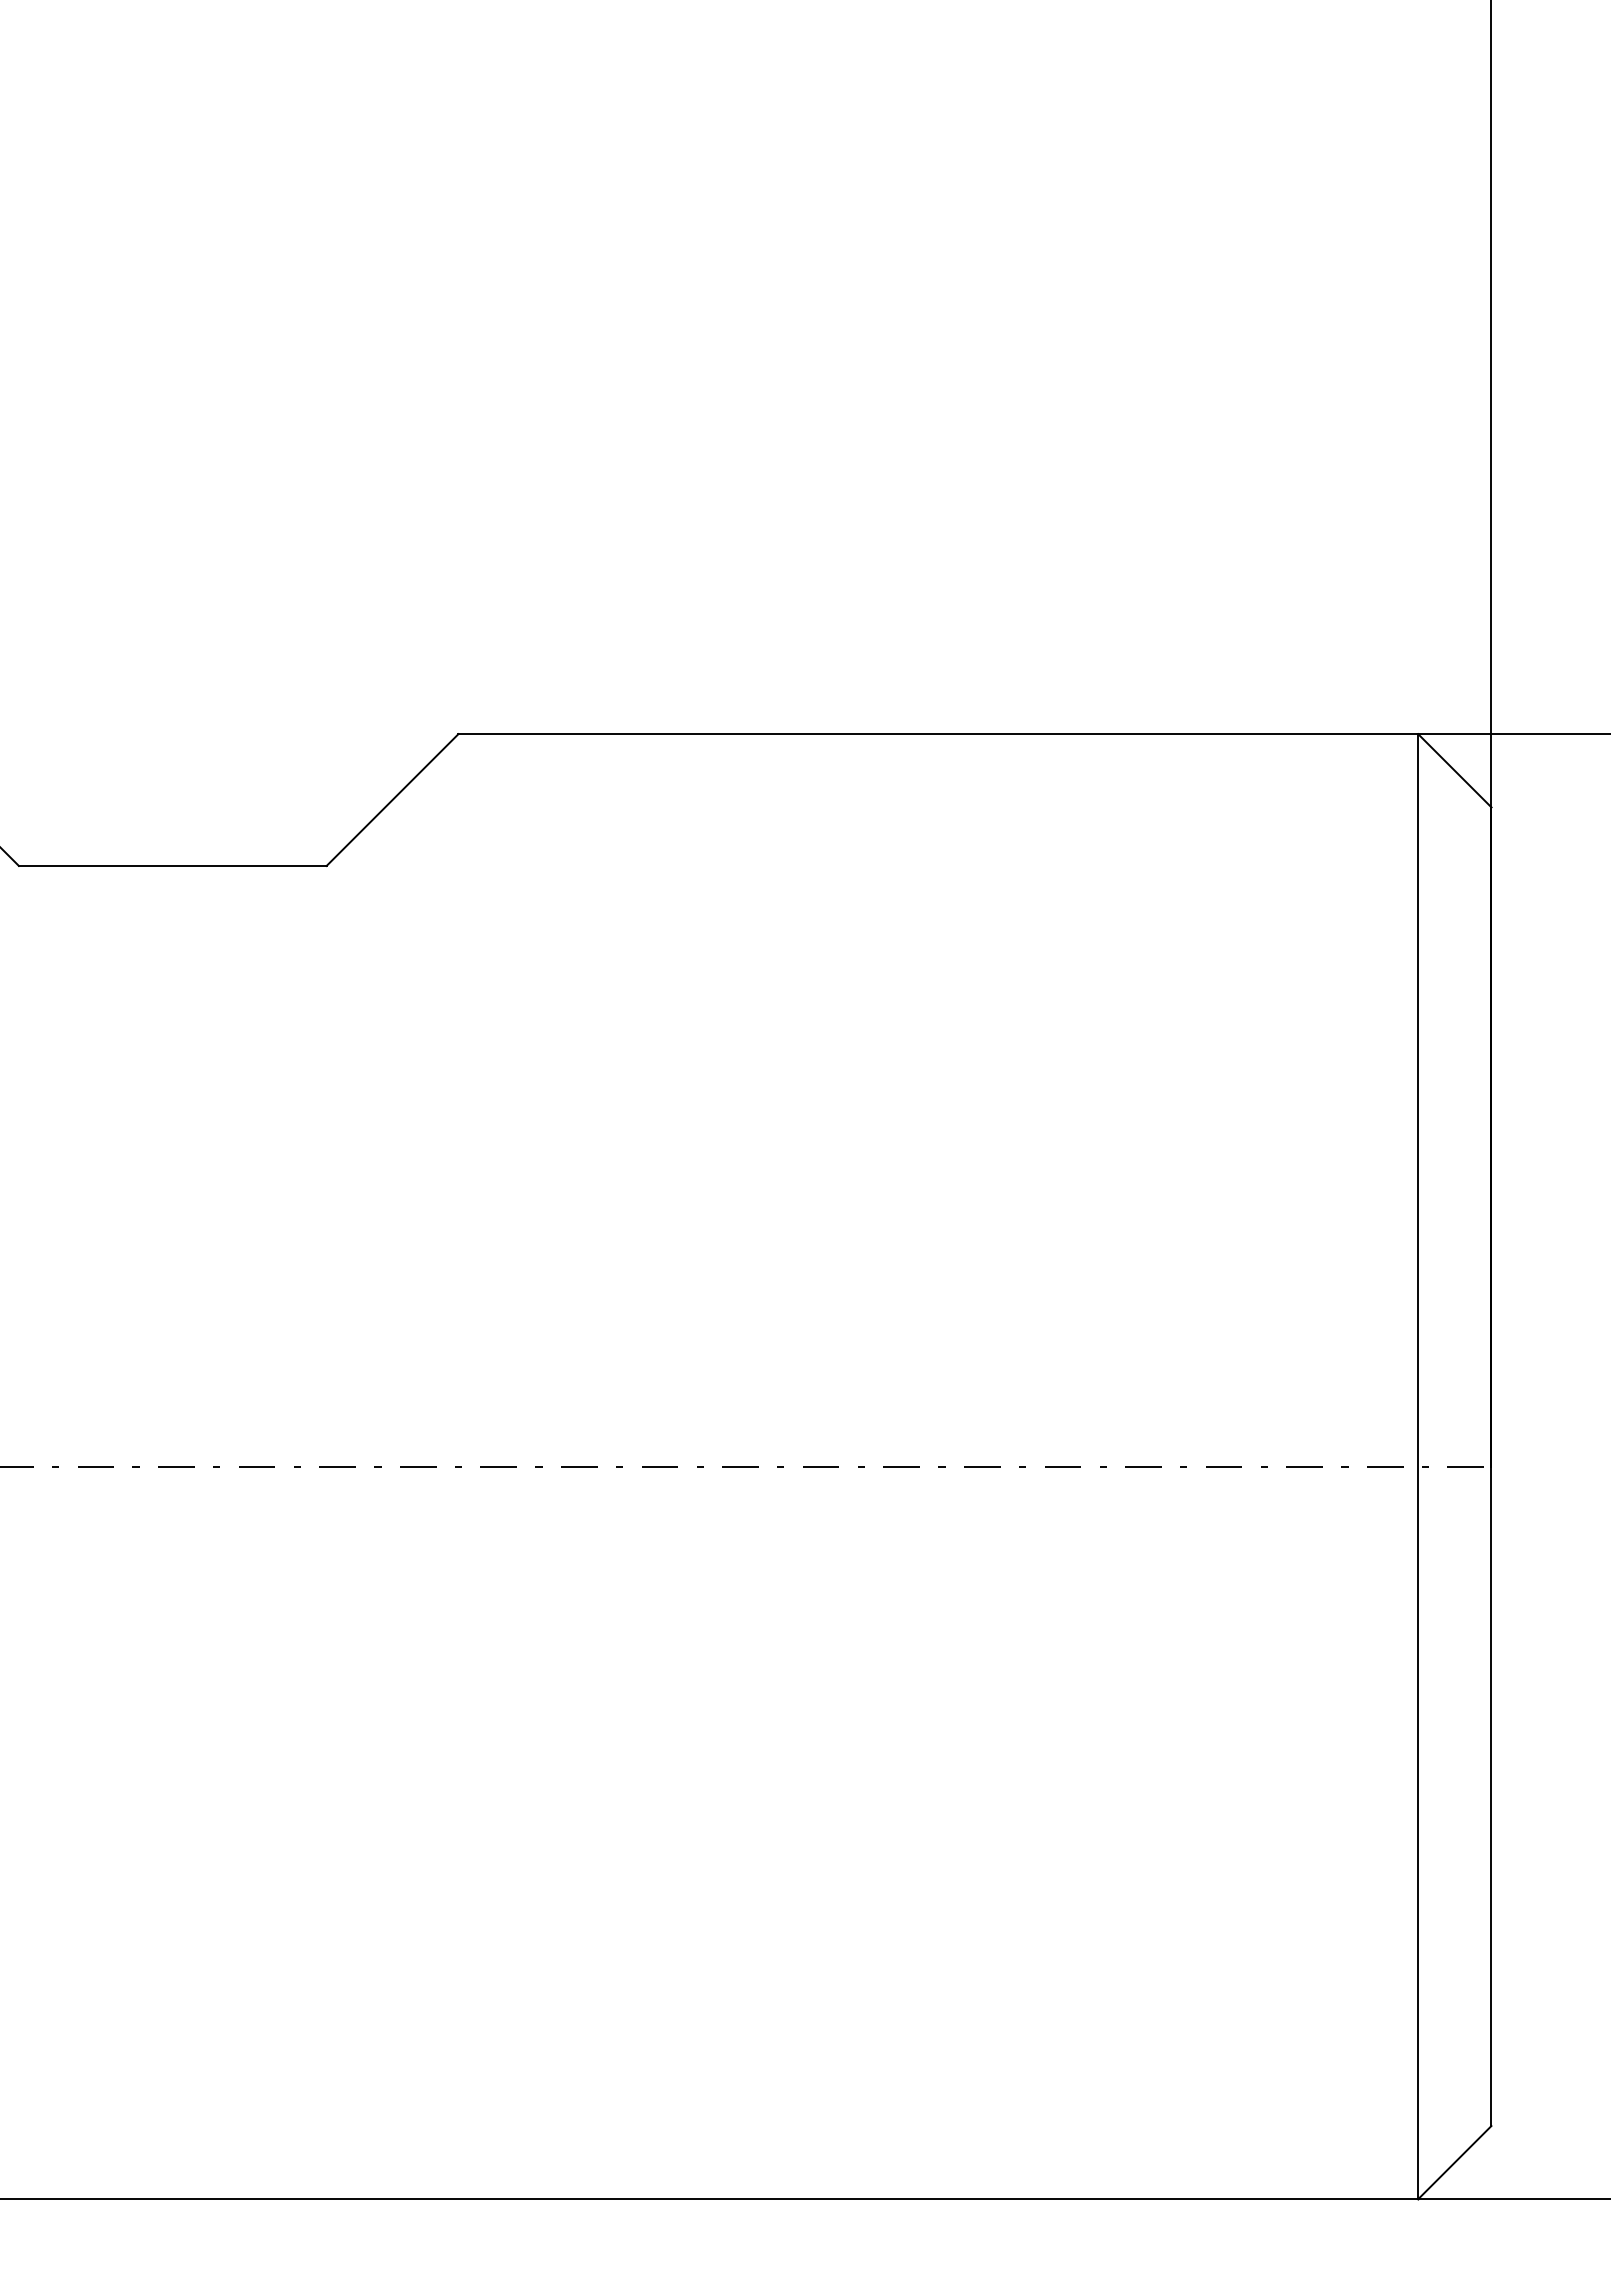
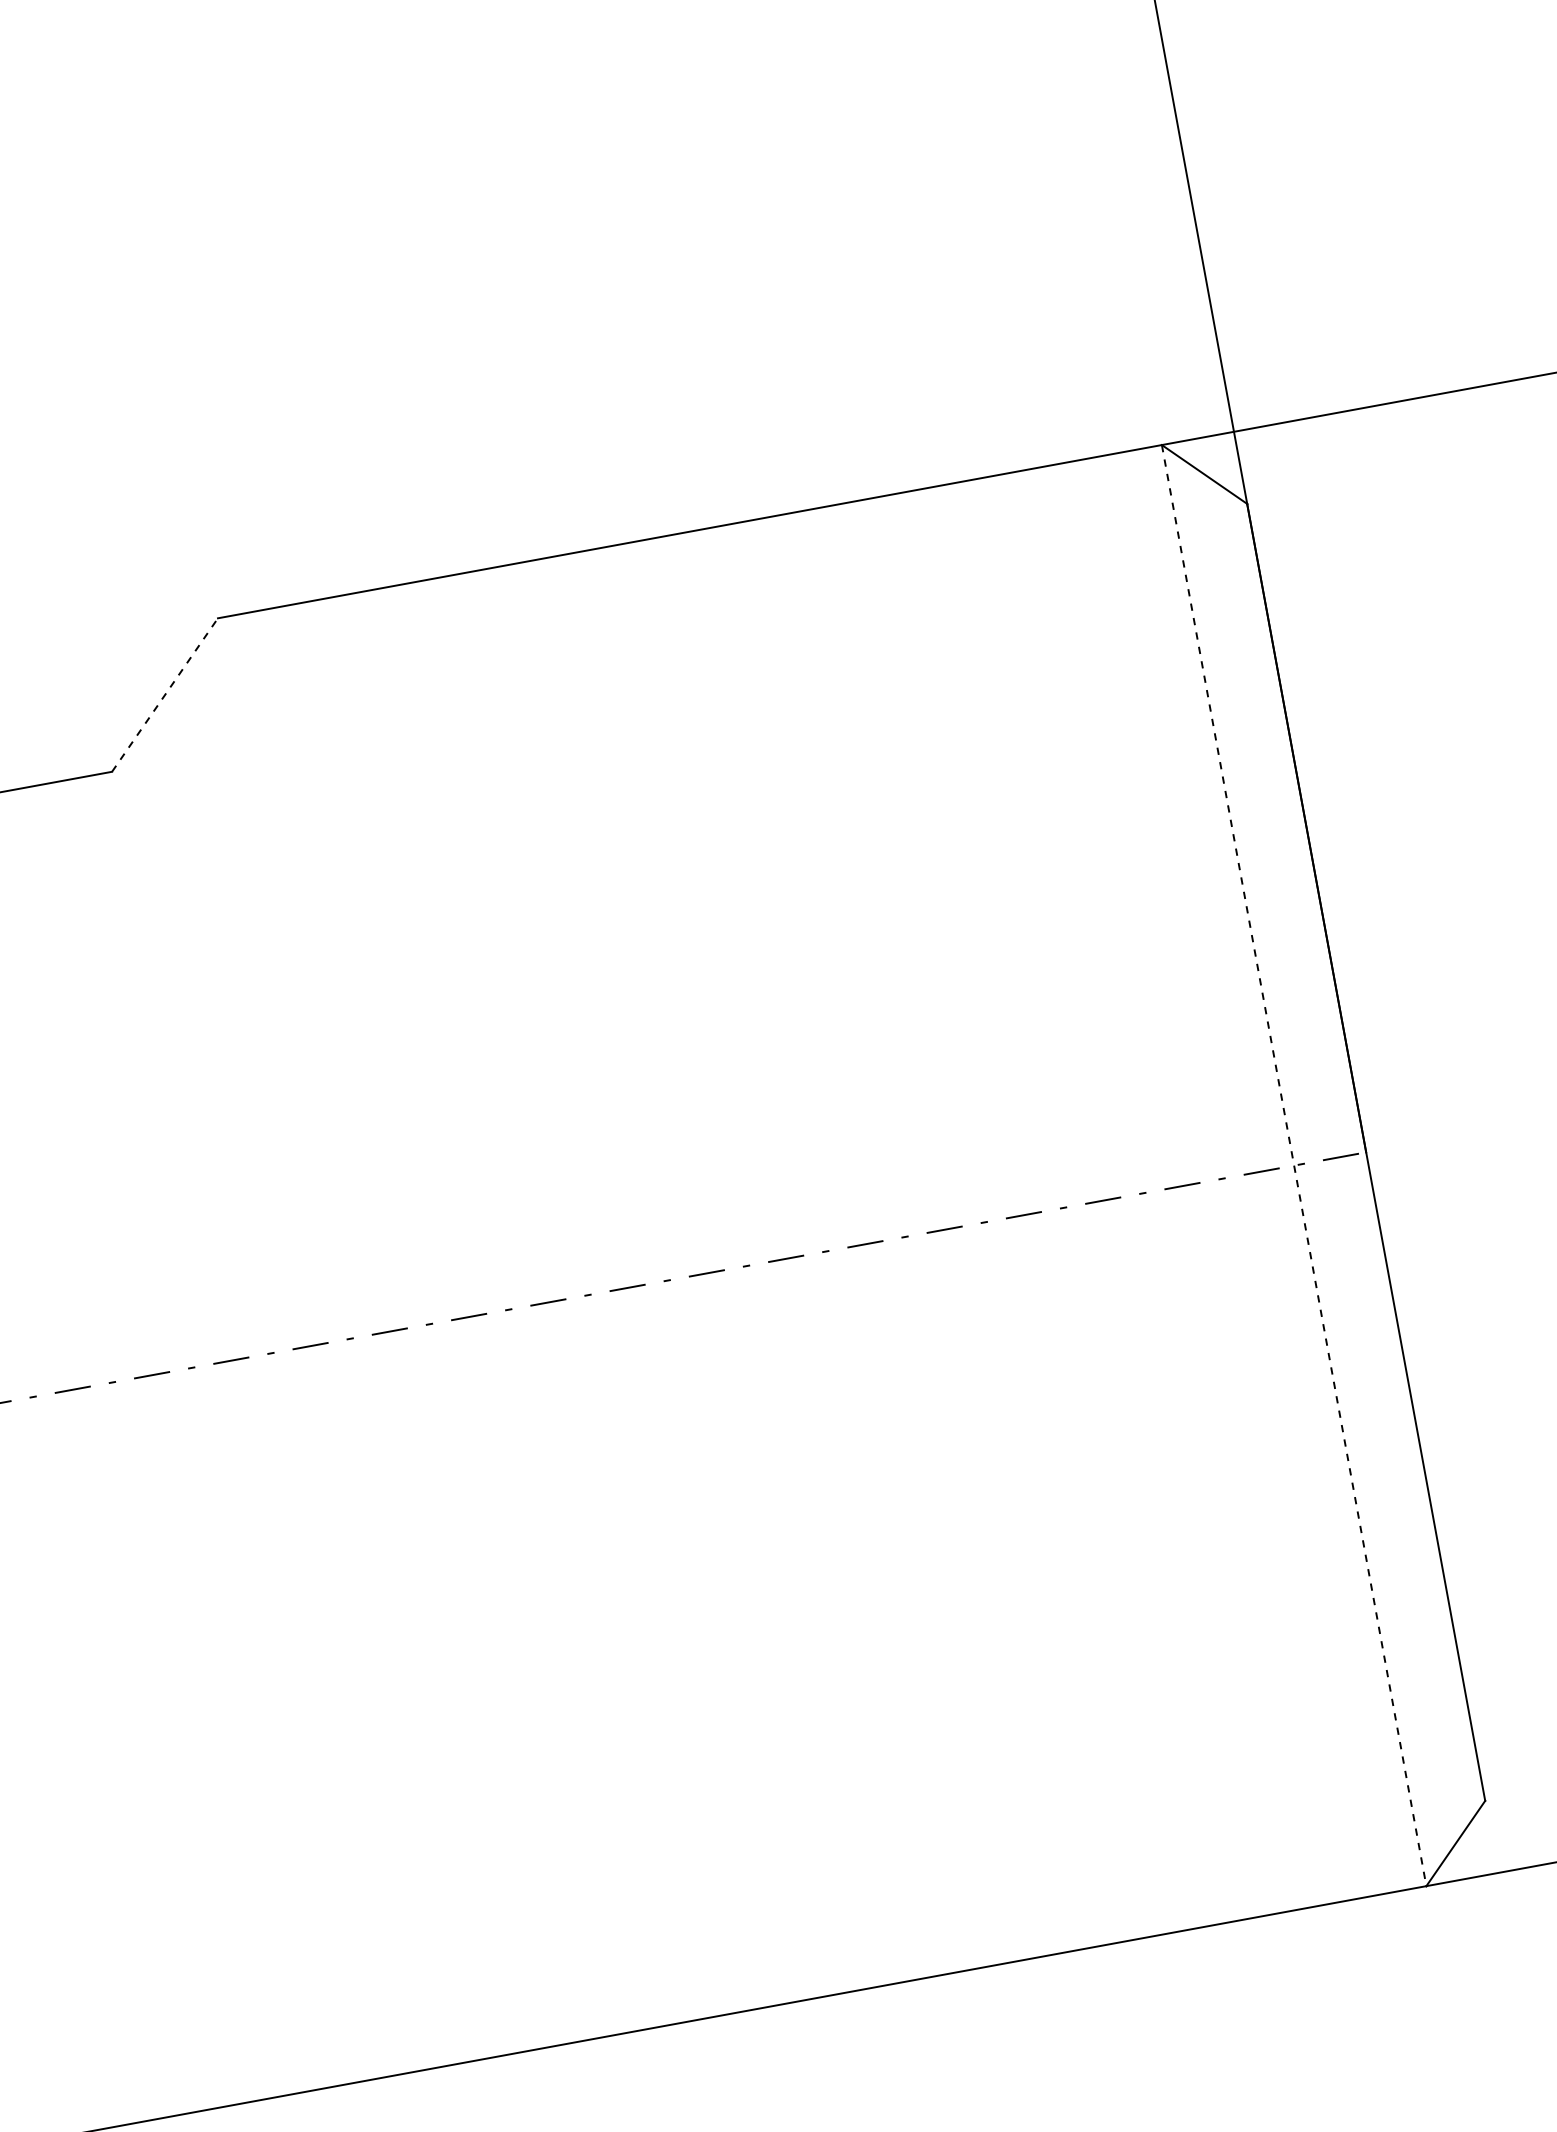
line: (392, 799) -> (164, 694), solid -> dashed
line: (1418, 1466) -> (1294, 1165), solid -> dashed

